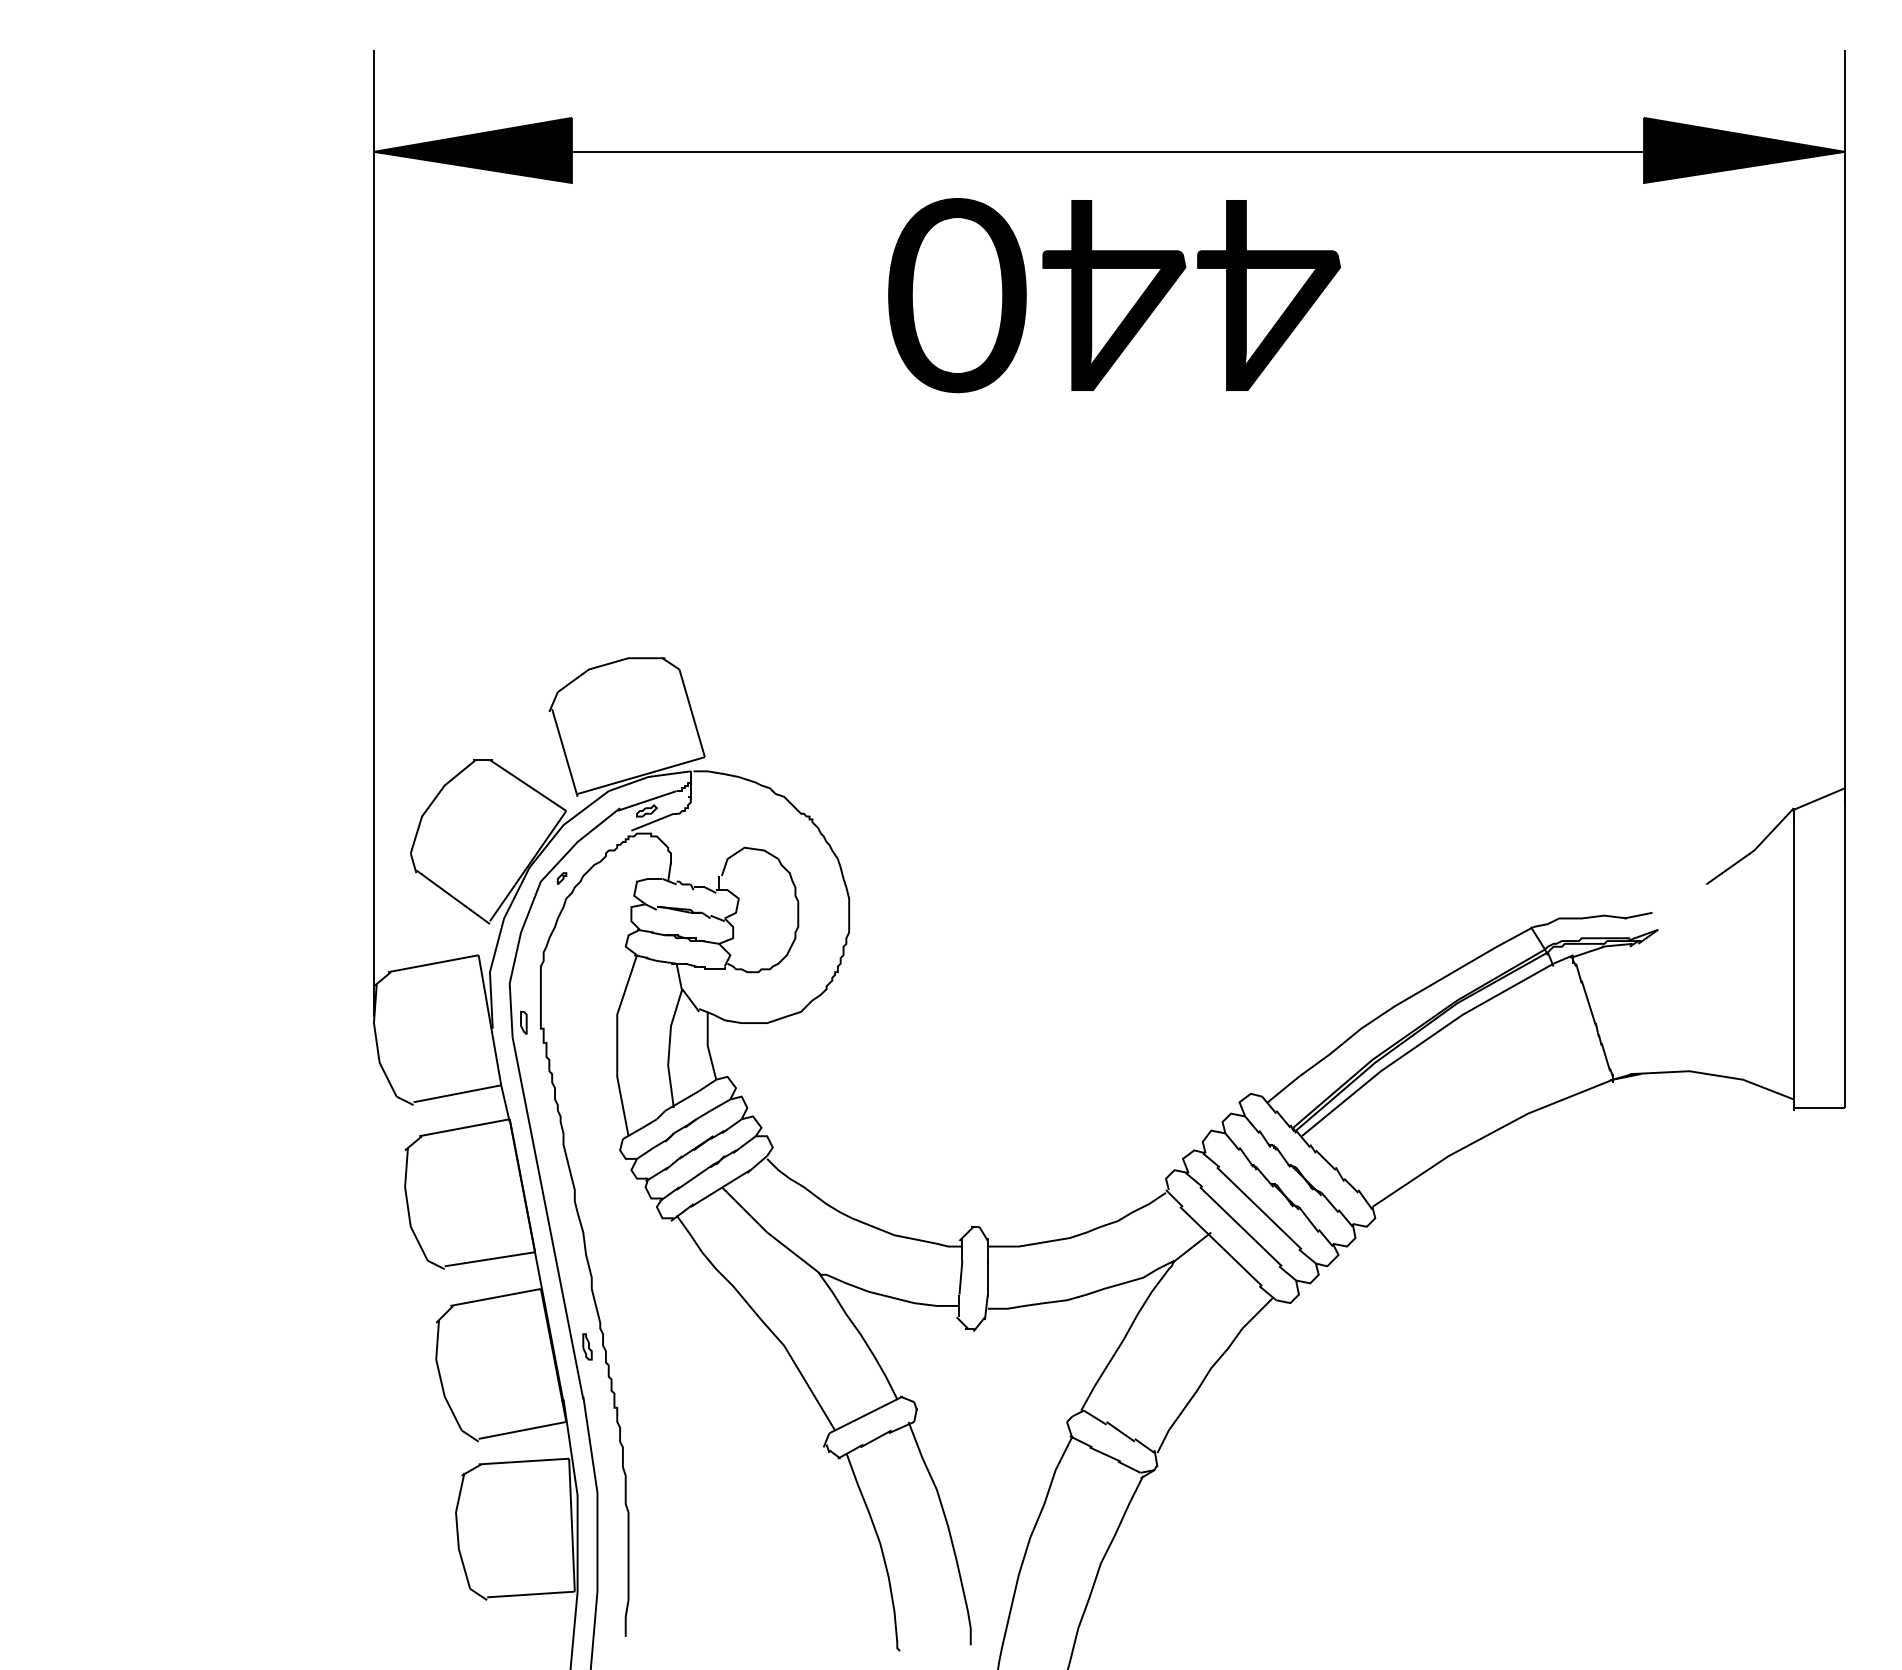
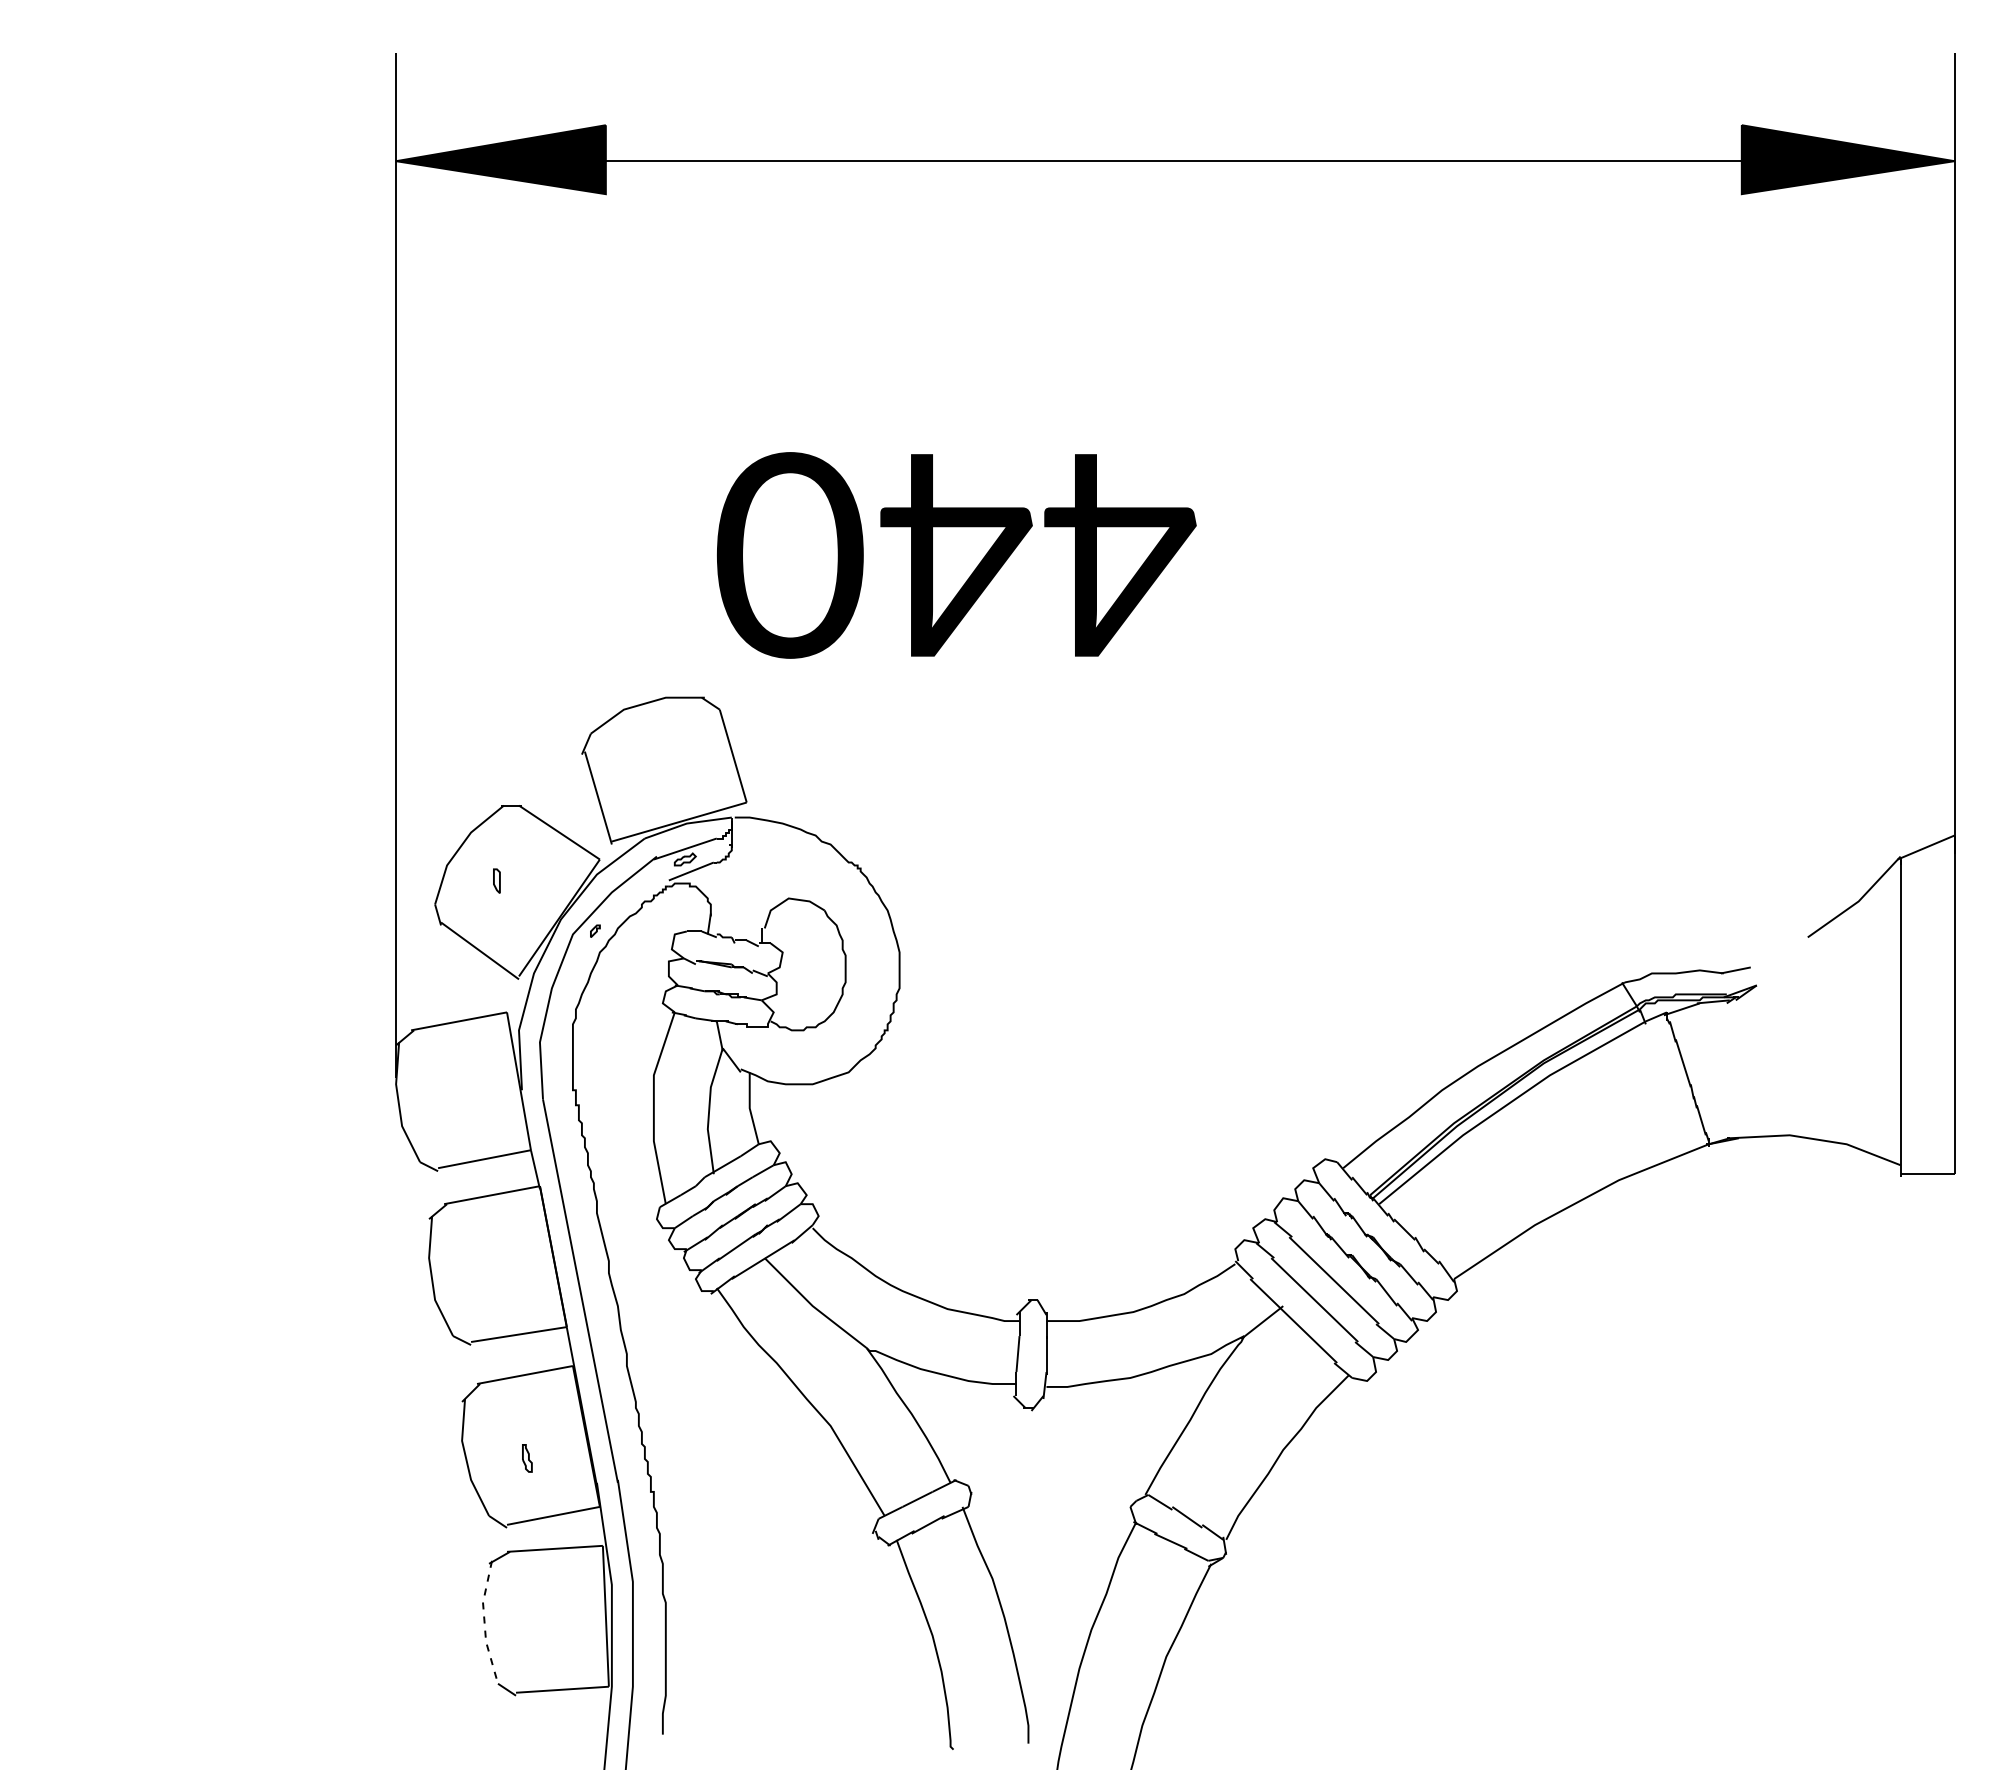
text: (1114, 295) -> (956, 555), moved
part: (523, 1022) -> (496, 880), moved
part: (587, 1347) -> (527, 1458), moved
line: (457, 1531) -> (484, 1623), solid -> dashed

